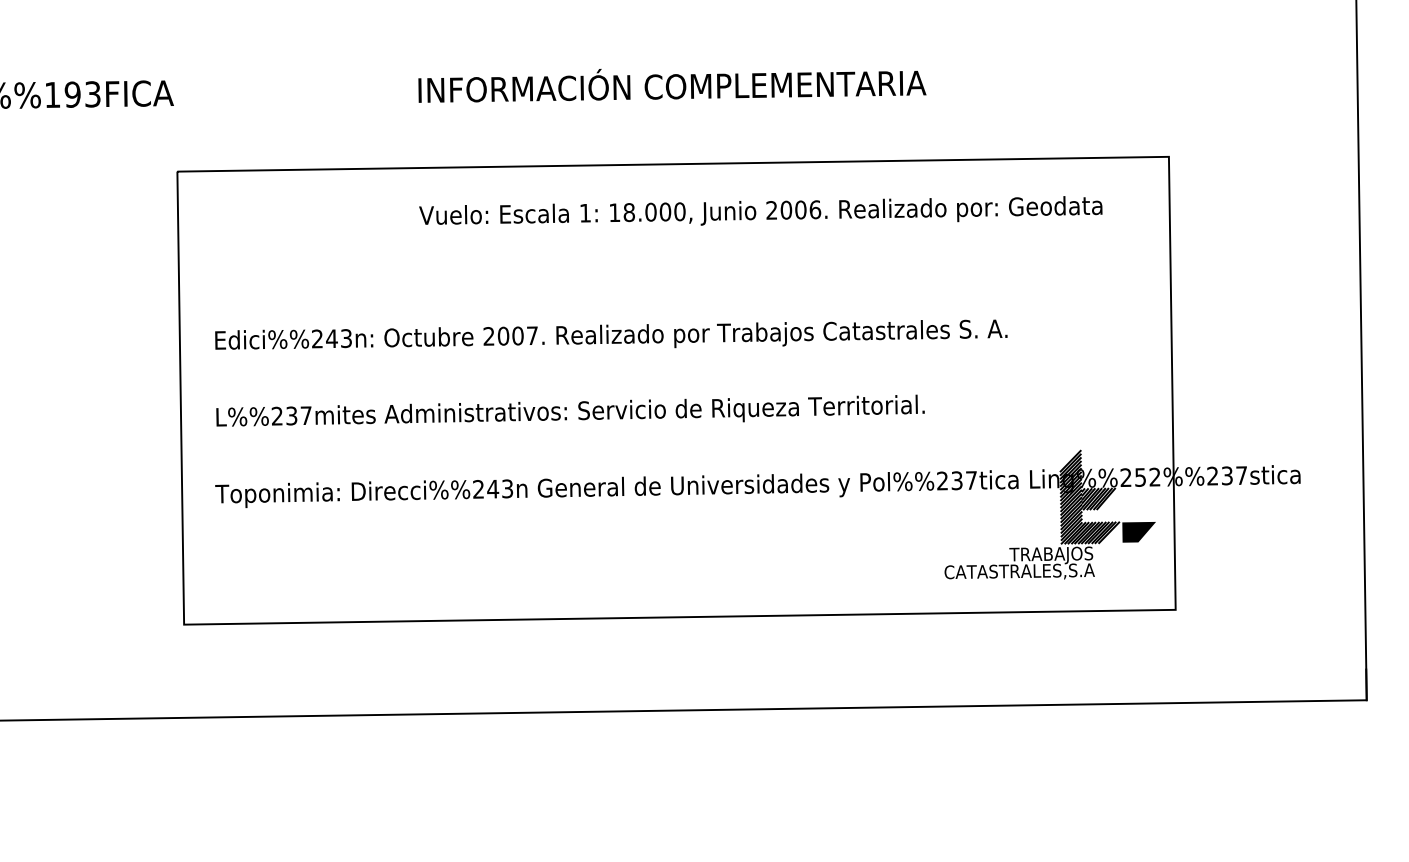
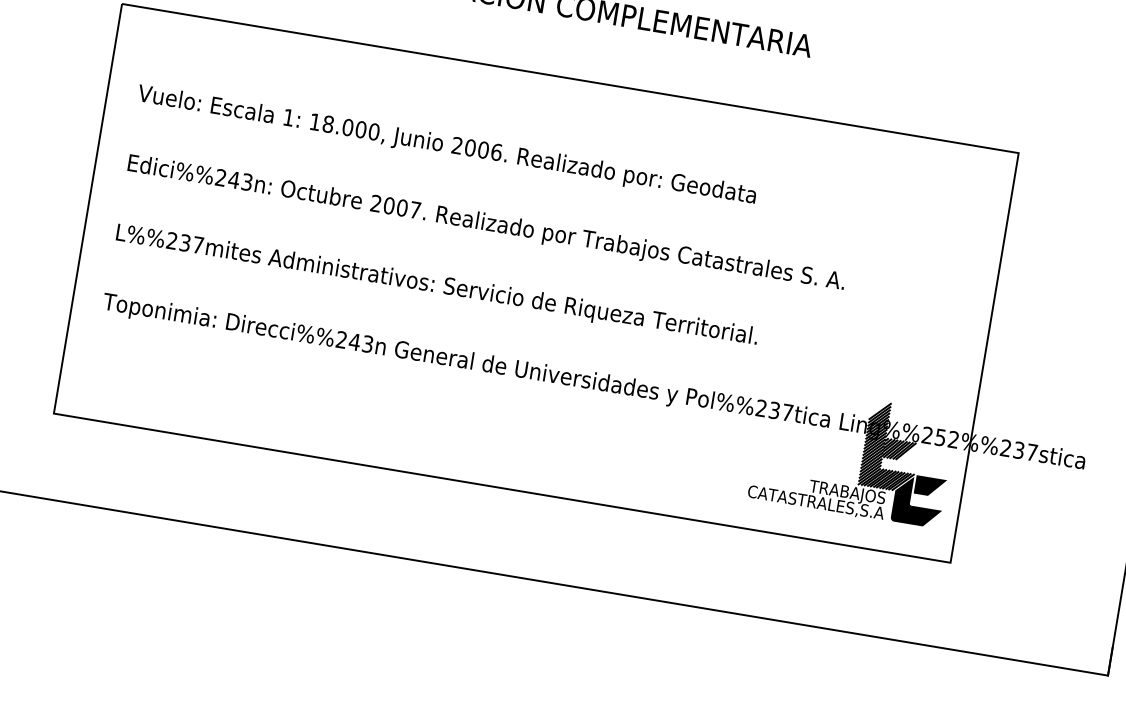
text: (760, 210) -> (447, 143), moved
fill: (1129, 550) -> (918, 501), added

